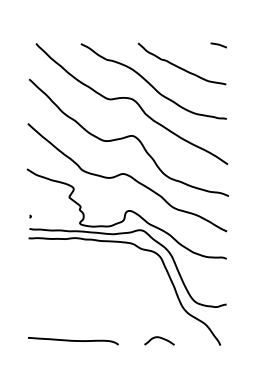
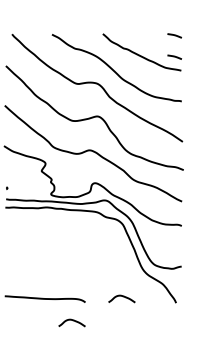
line: (218, 69) -> (174, 57), added
curve: (103, 365) -> (72, 320), added

